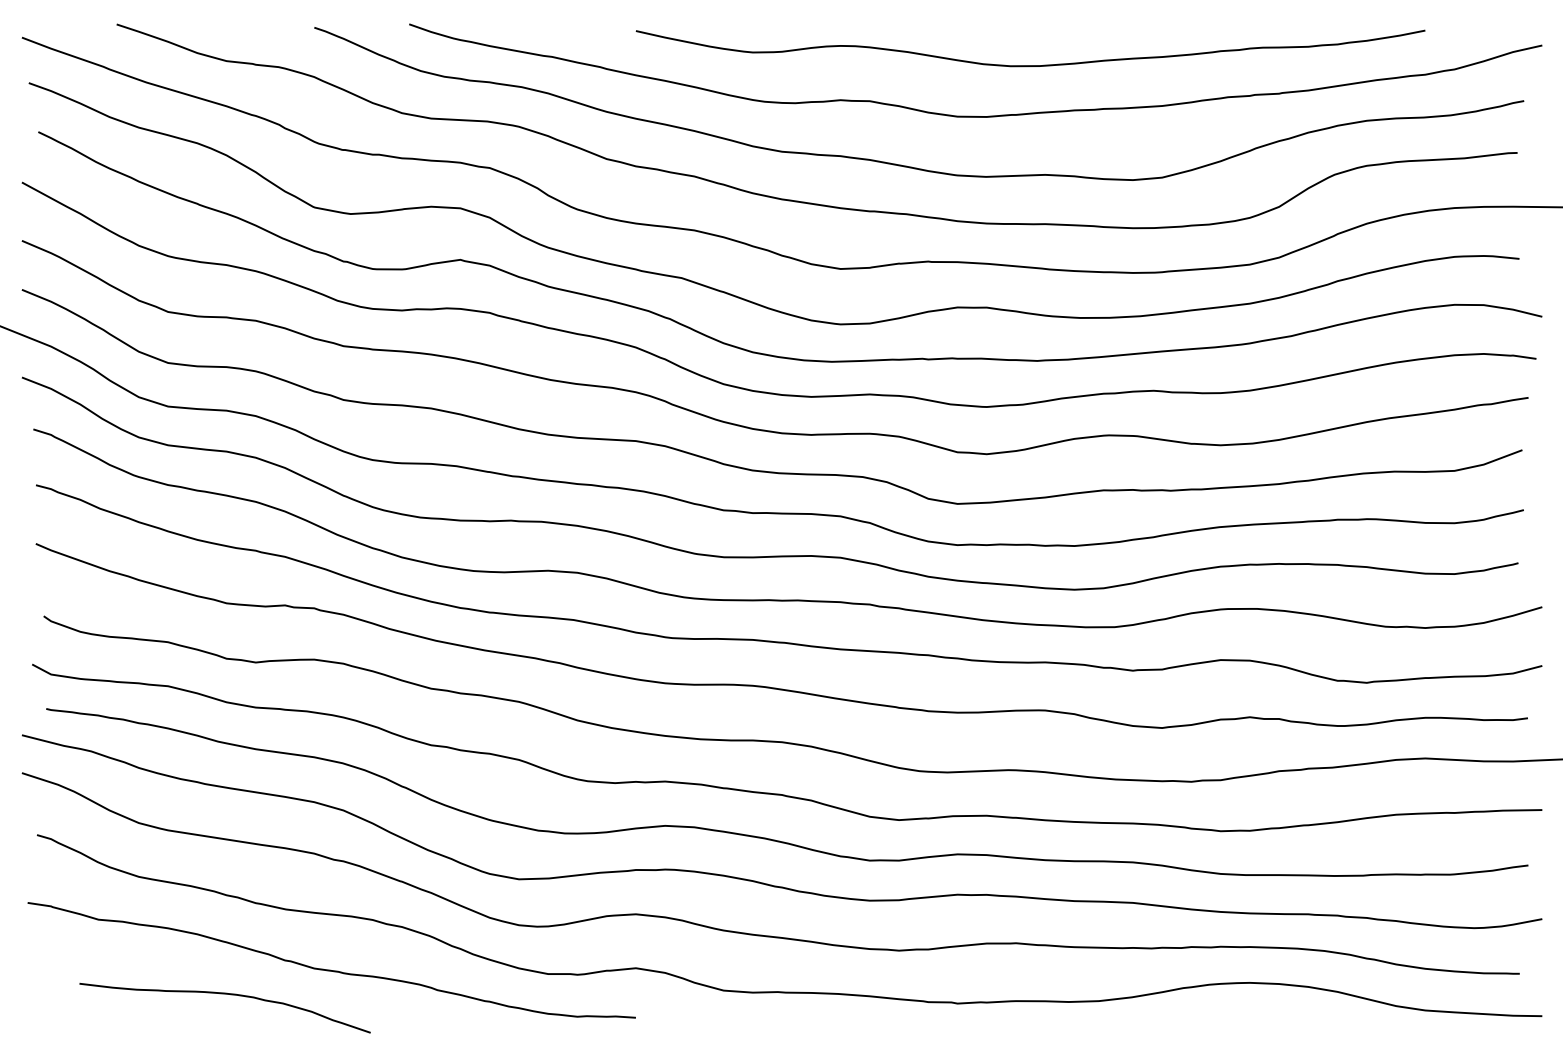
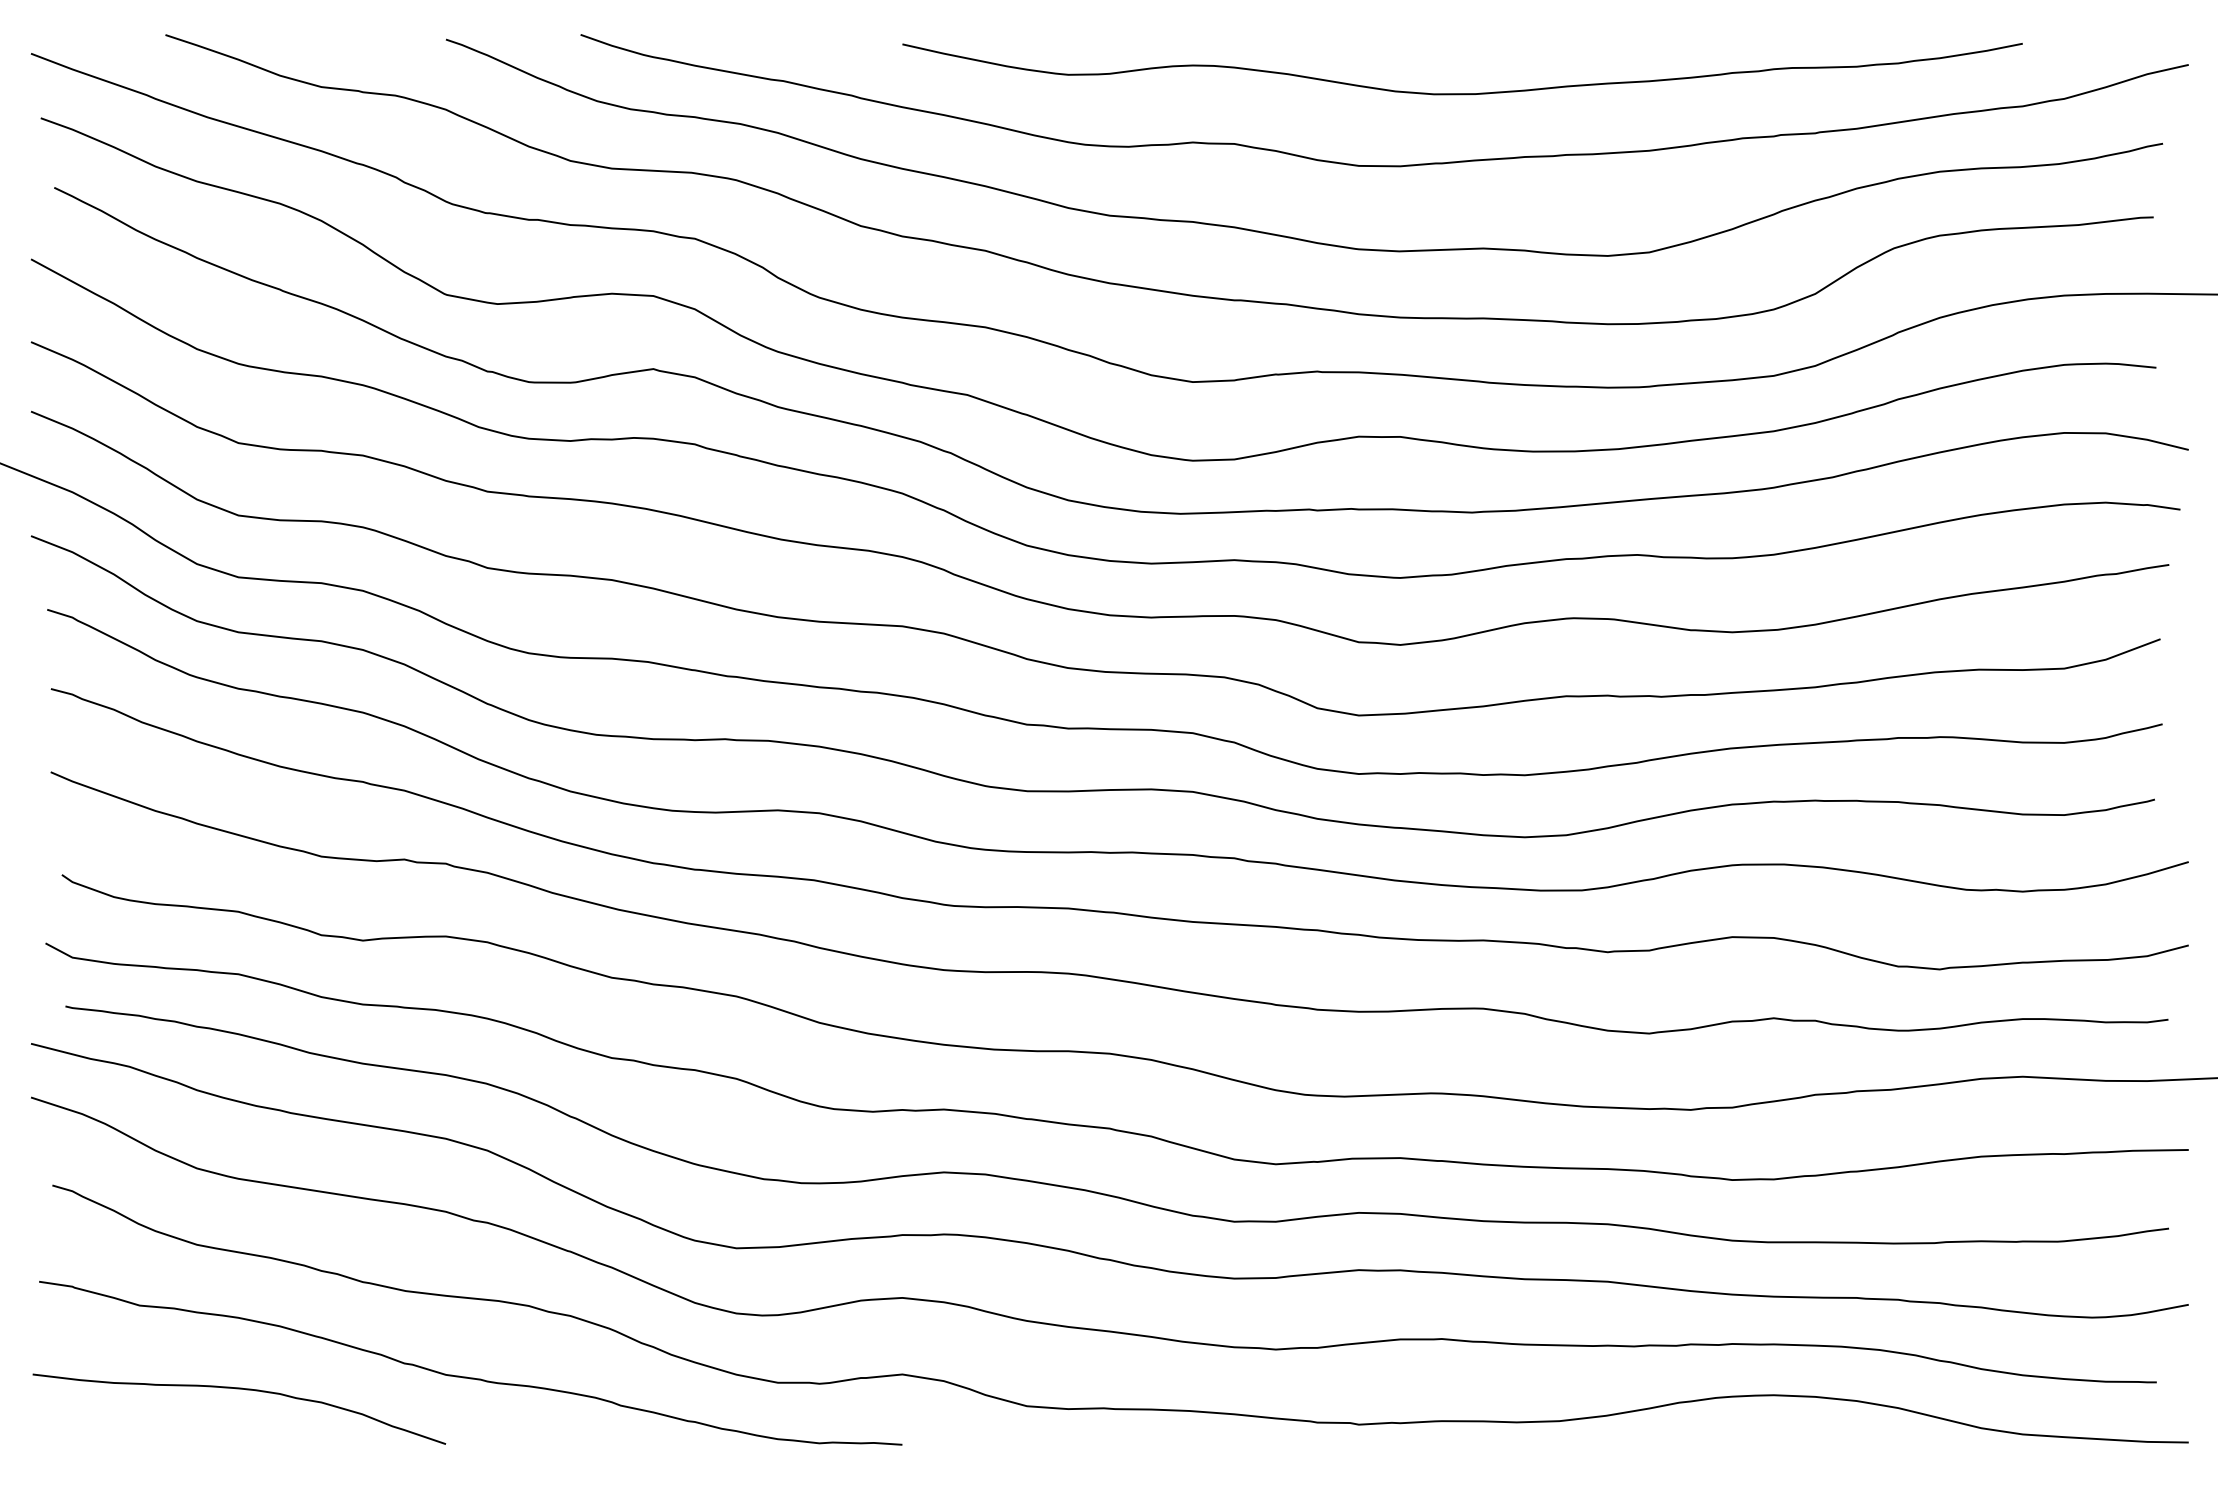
curve: (225, 994) -> (239, 1389), moved

